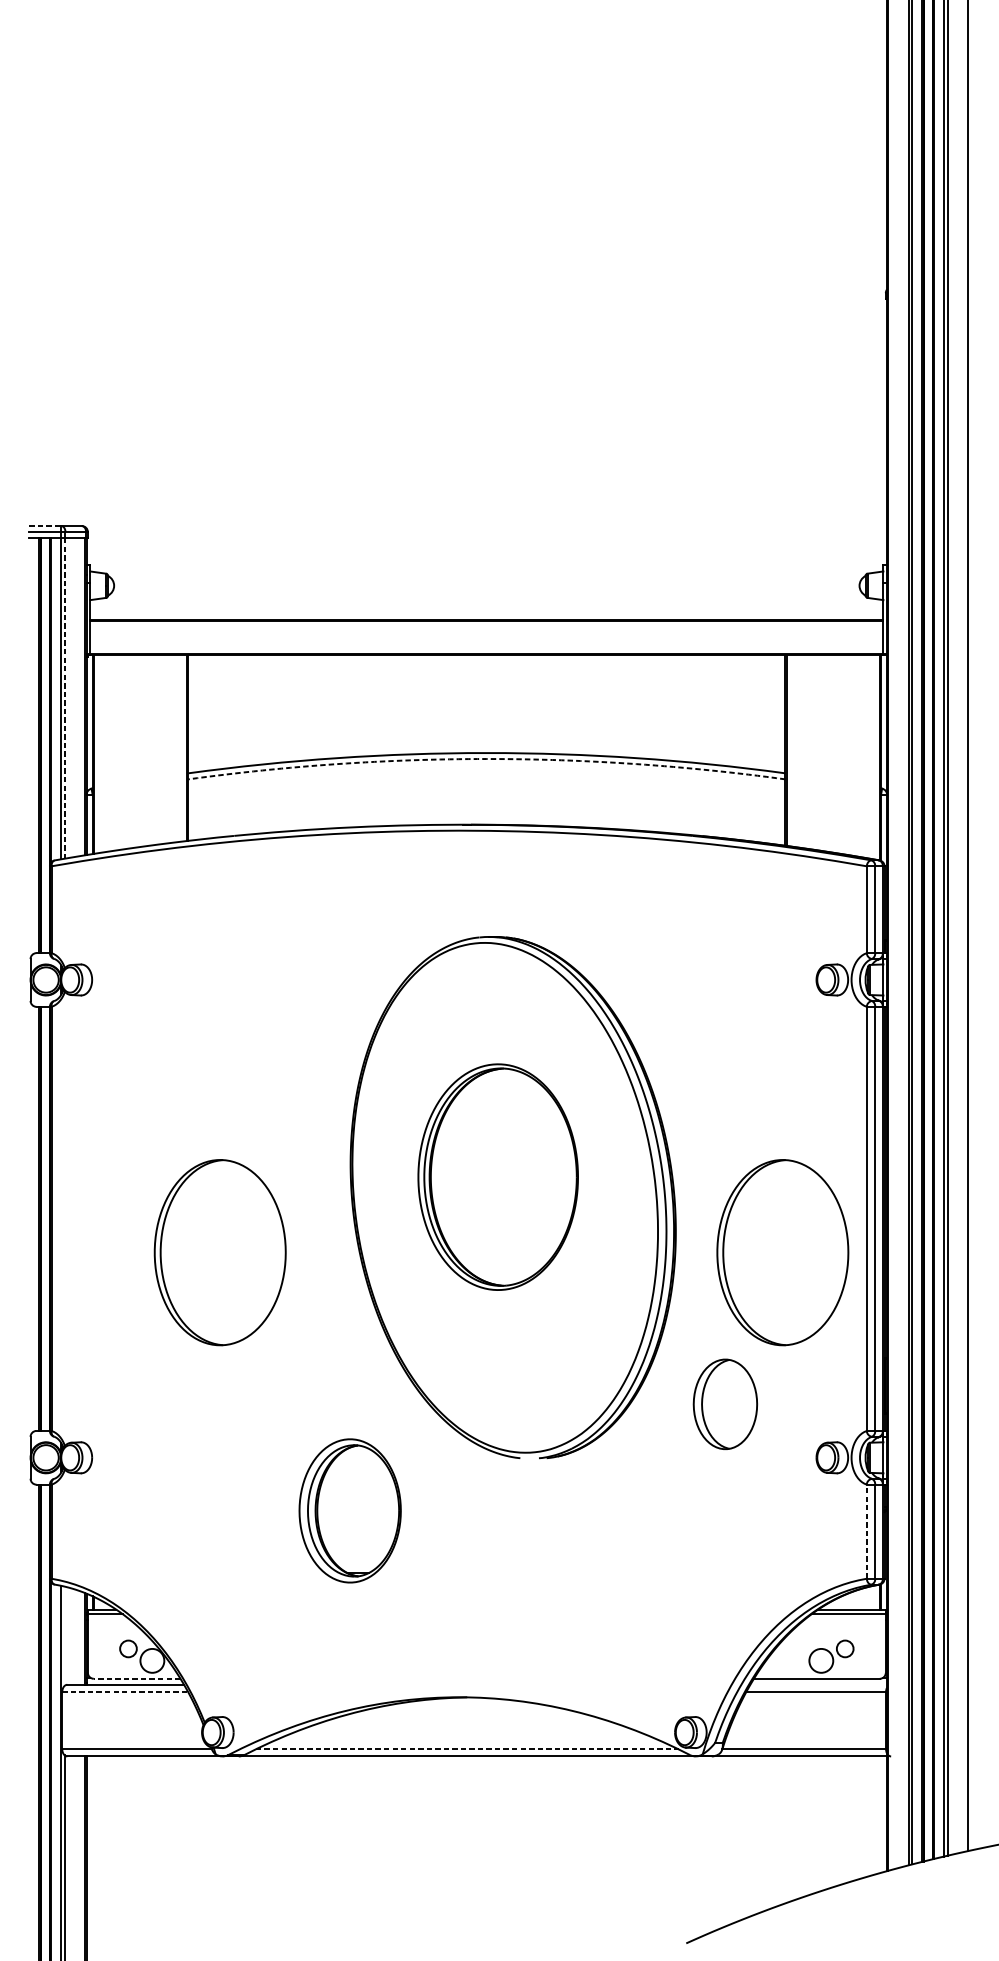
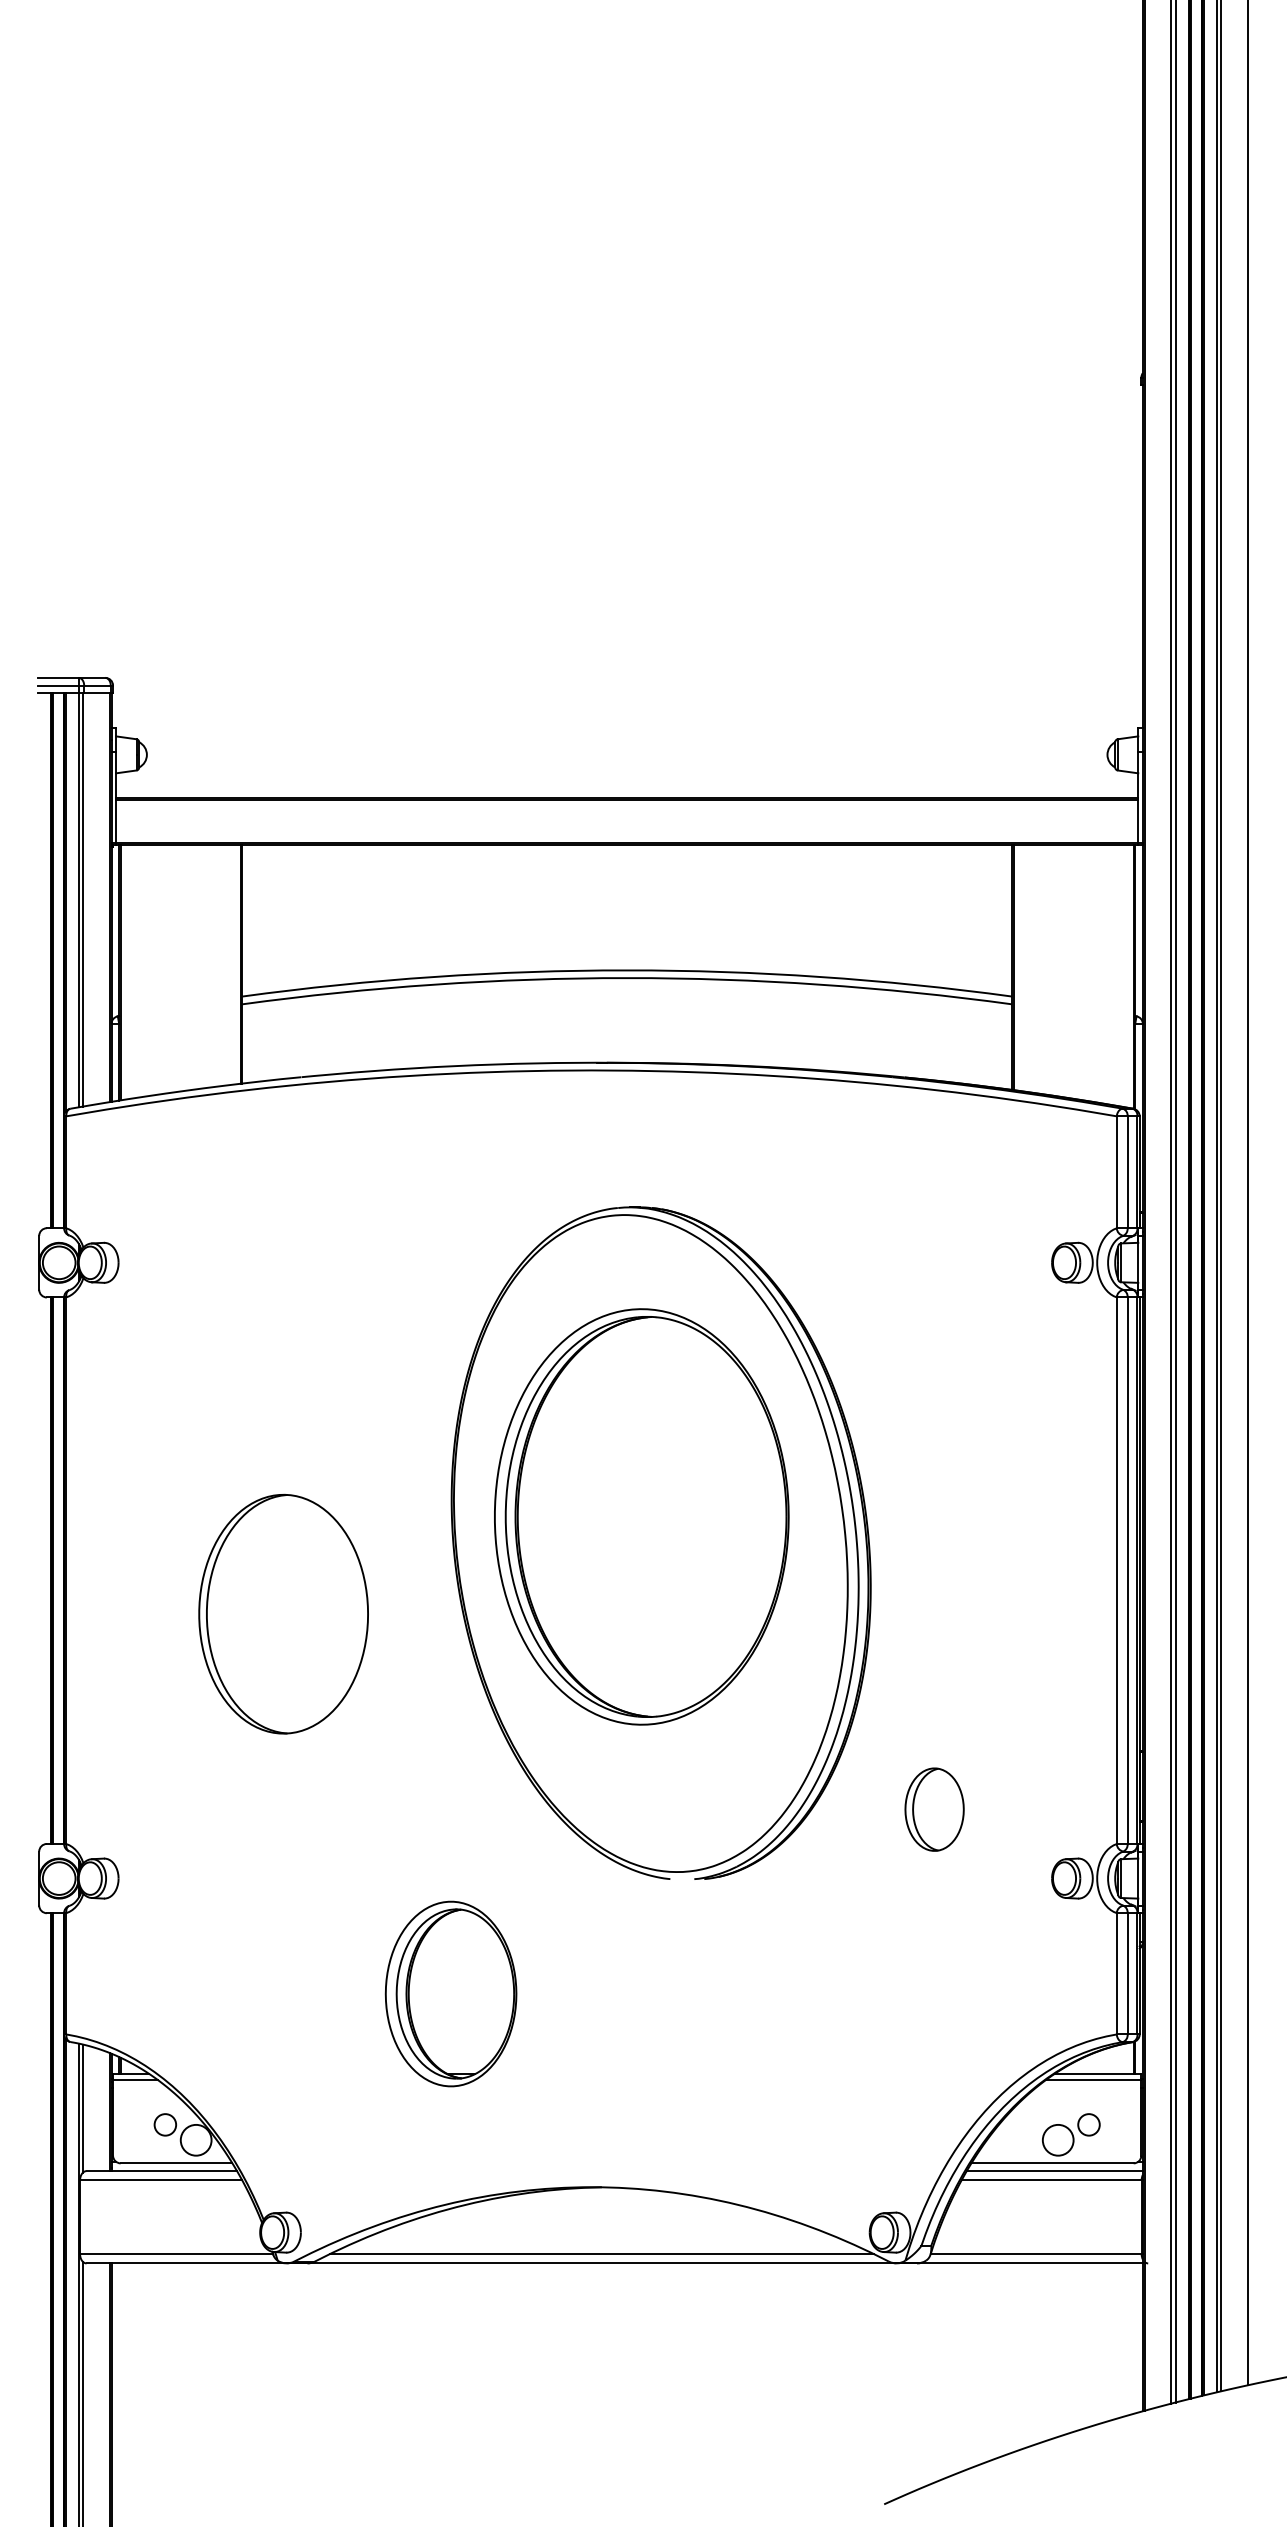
line: (45, 525) -> (58, 677), dashed -> solid
line: (64, 698) -> (83, 899), dashed -> solid
arc: (487, 759) -> (627, 978), dashed -> solid
part: (497, 1176) -> (641, 1516), size x1.43
part: (782, 1252) -> (1008, 1614), removed
part: (725, 1404) -> (934, 1809), size x0.71
part: (349, 1510) -> (450, 1993), moved
line: (866, 1531) -> (1116, 1973), dashed -> solid
line: (64, 1636) -> (83, 2108), added
line: (137, 1678) -> (176, 2163), dashed -> solid
line: (818, 1685) -> (1054, 2171), added
line: (125, 1692) -> (161, 2180), dashed -> solid
line: (467, 1749) -> (602, 2254), dashed -> solid

